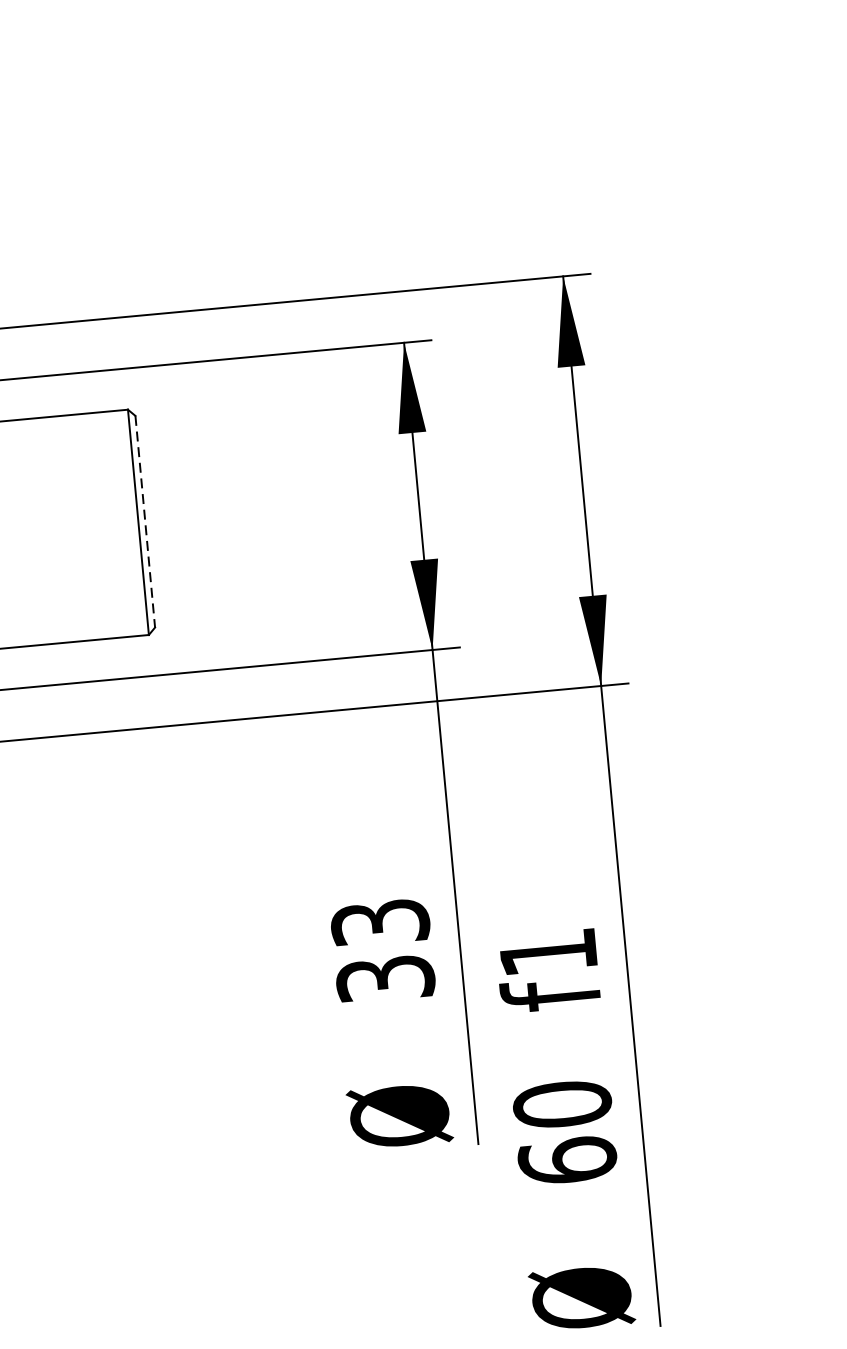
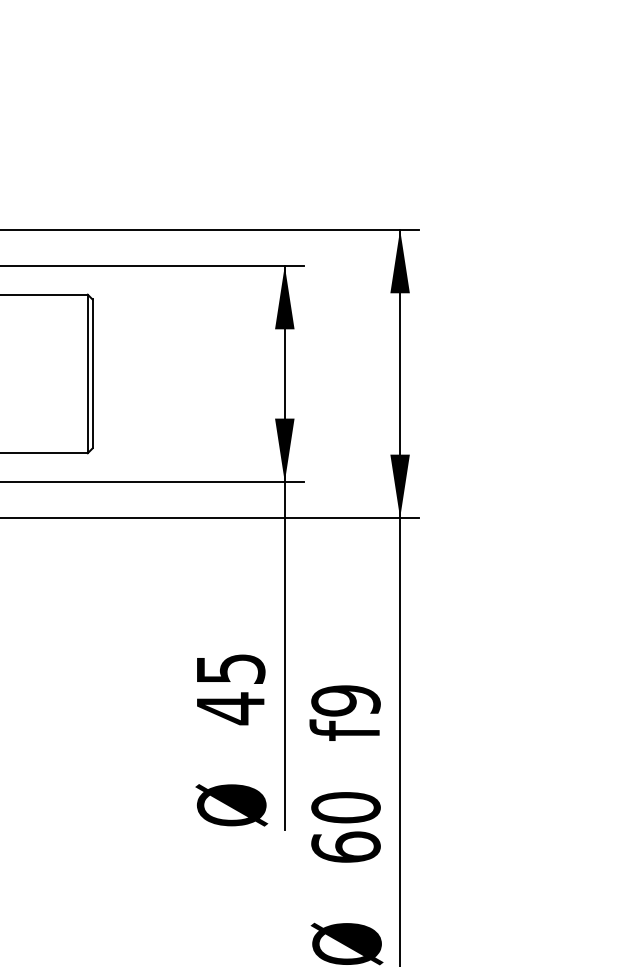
line: (145, 522) -> (92, 374), dashed -> solid
text: (382, 951) -> (230, 689), 33 -> 45
text: (547, 952) -> (345, 700), f1 -> f9

